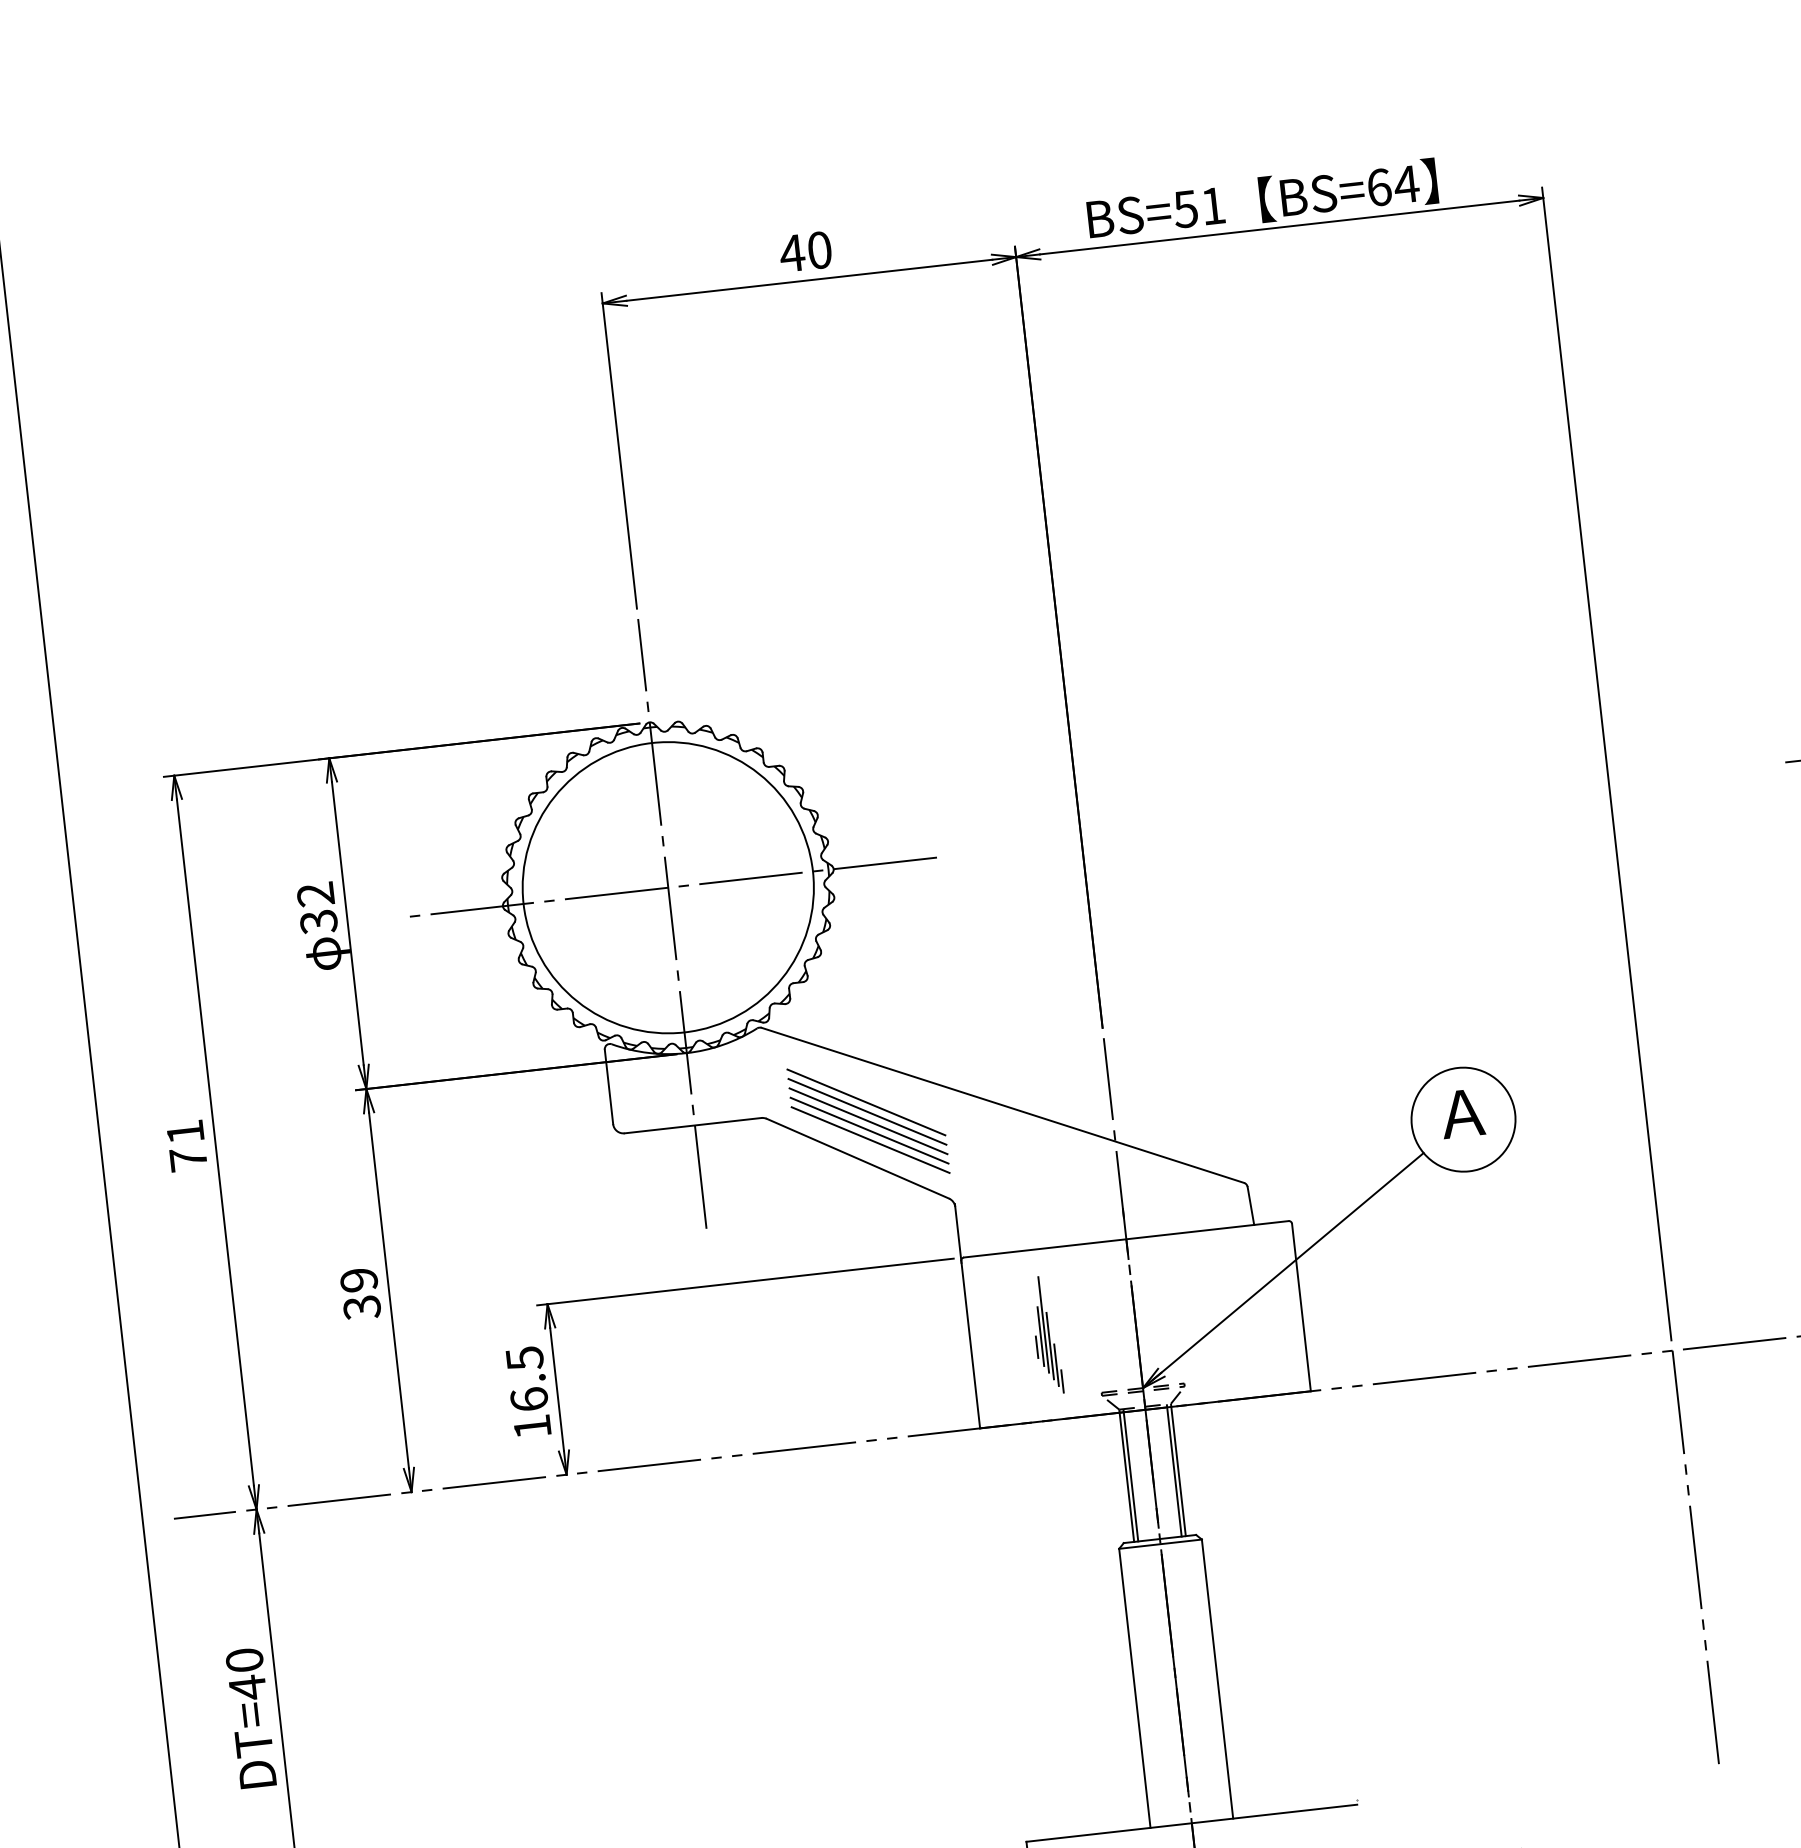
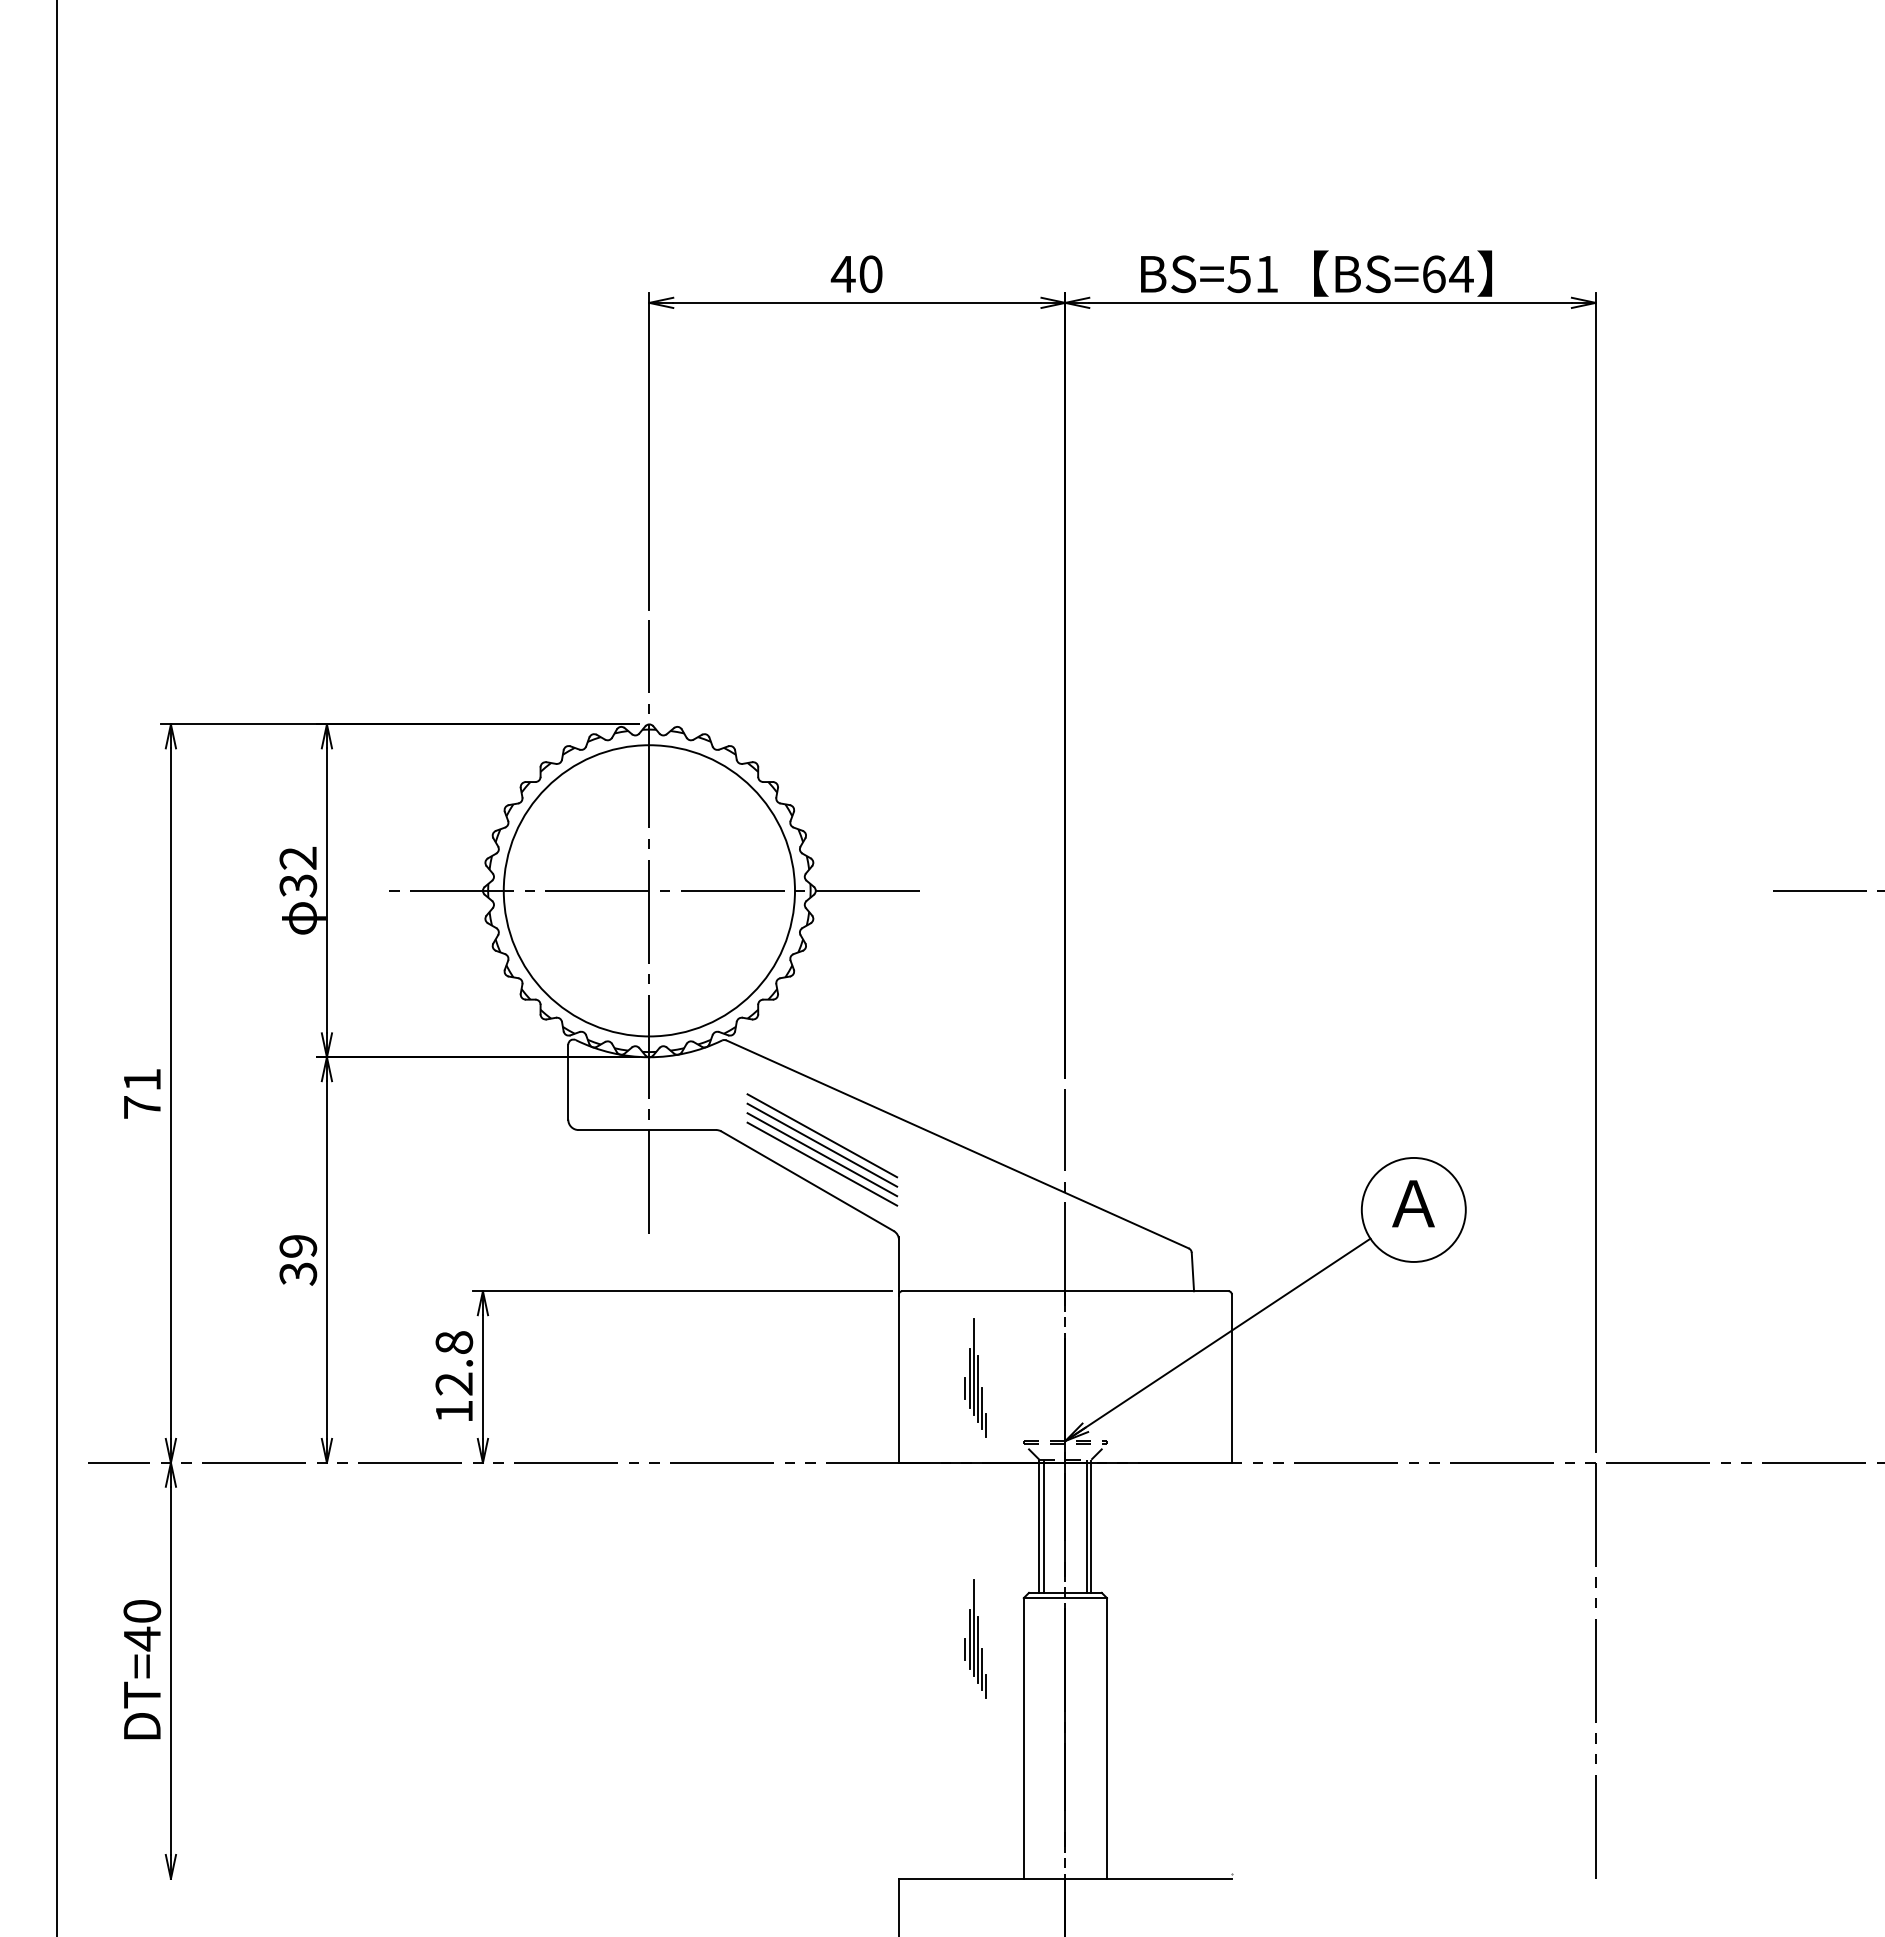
line: (866, 1101) -> (822, 1125), removed
text: (527, 1379) -> (454, 1363), 16.5 -> 12.8
part: (1075, 1594) -> (975, 1638), added

